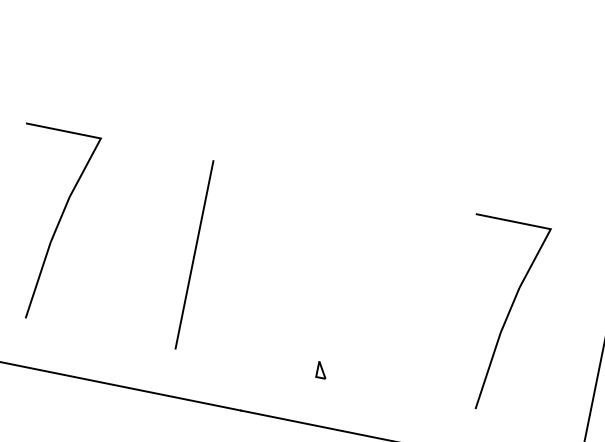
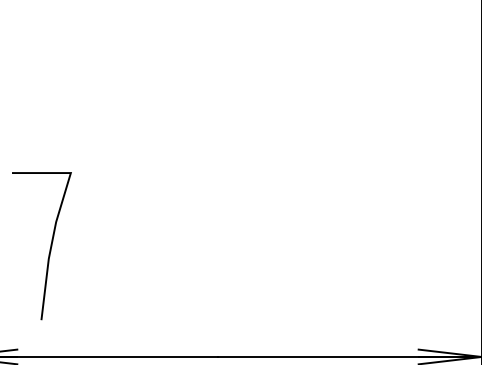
line: (194, 254) -> (159, 246), removed
part: (503, 321) -> (402, 249), removed
part: (321, 370) -> (272, 314), removed

